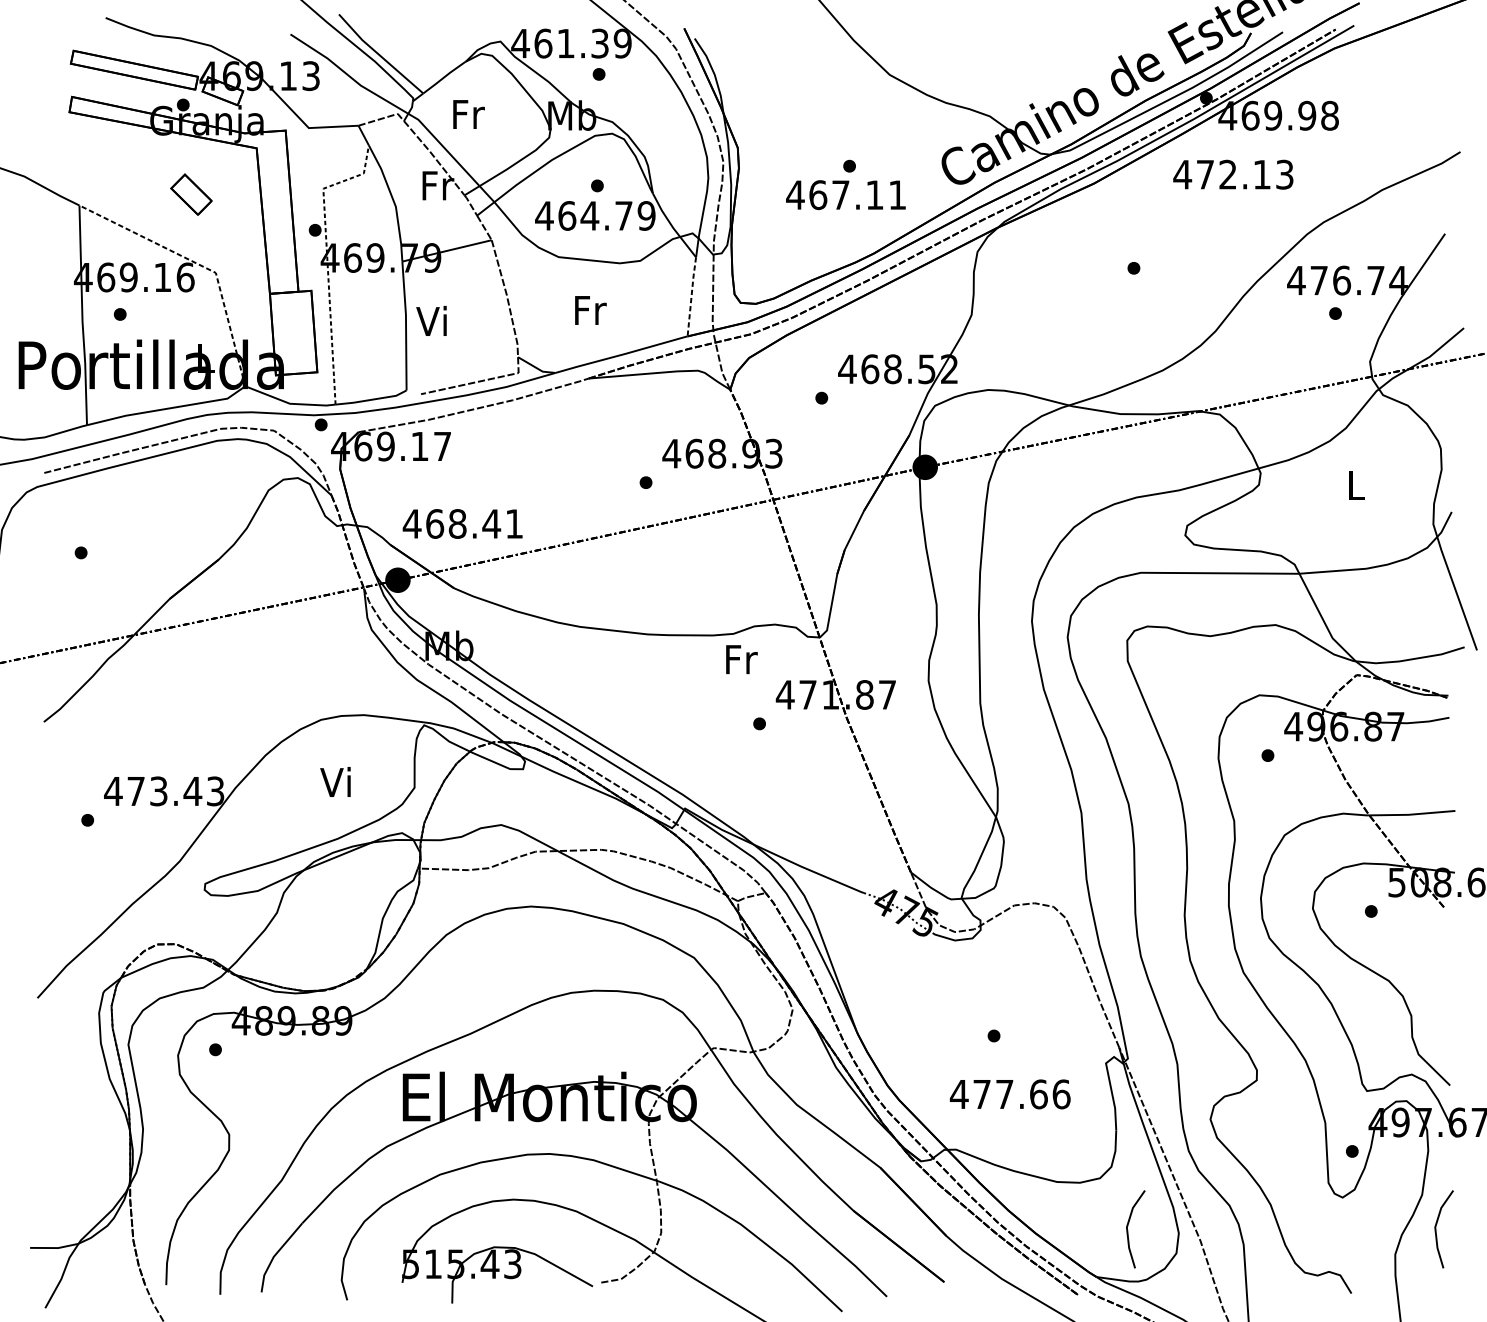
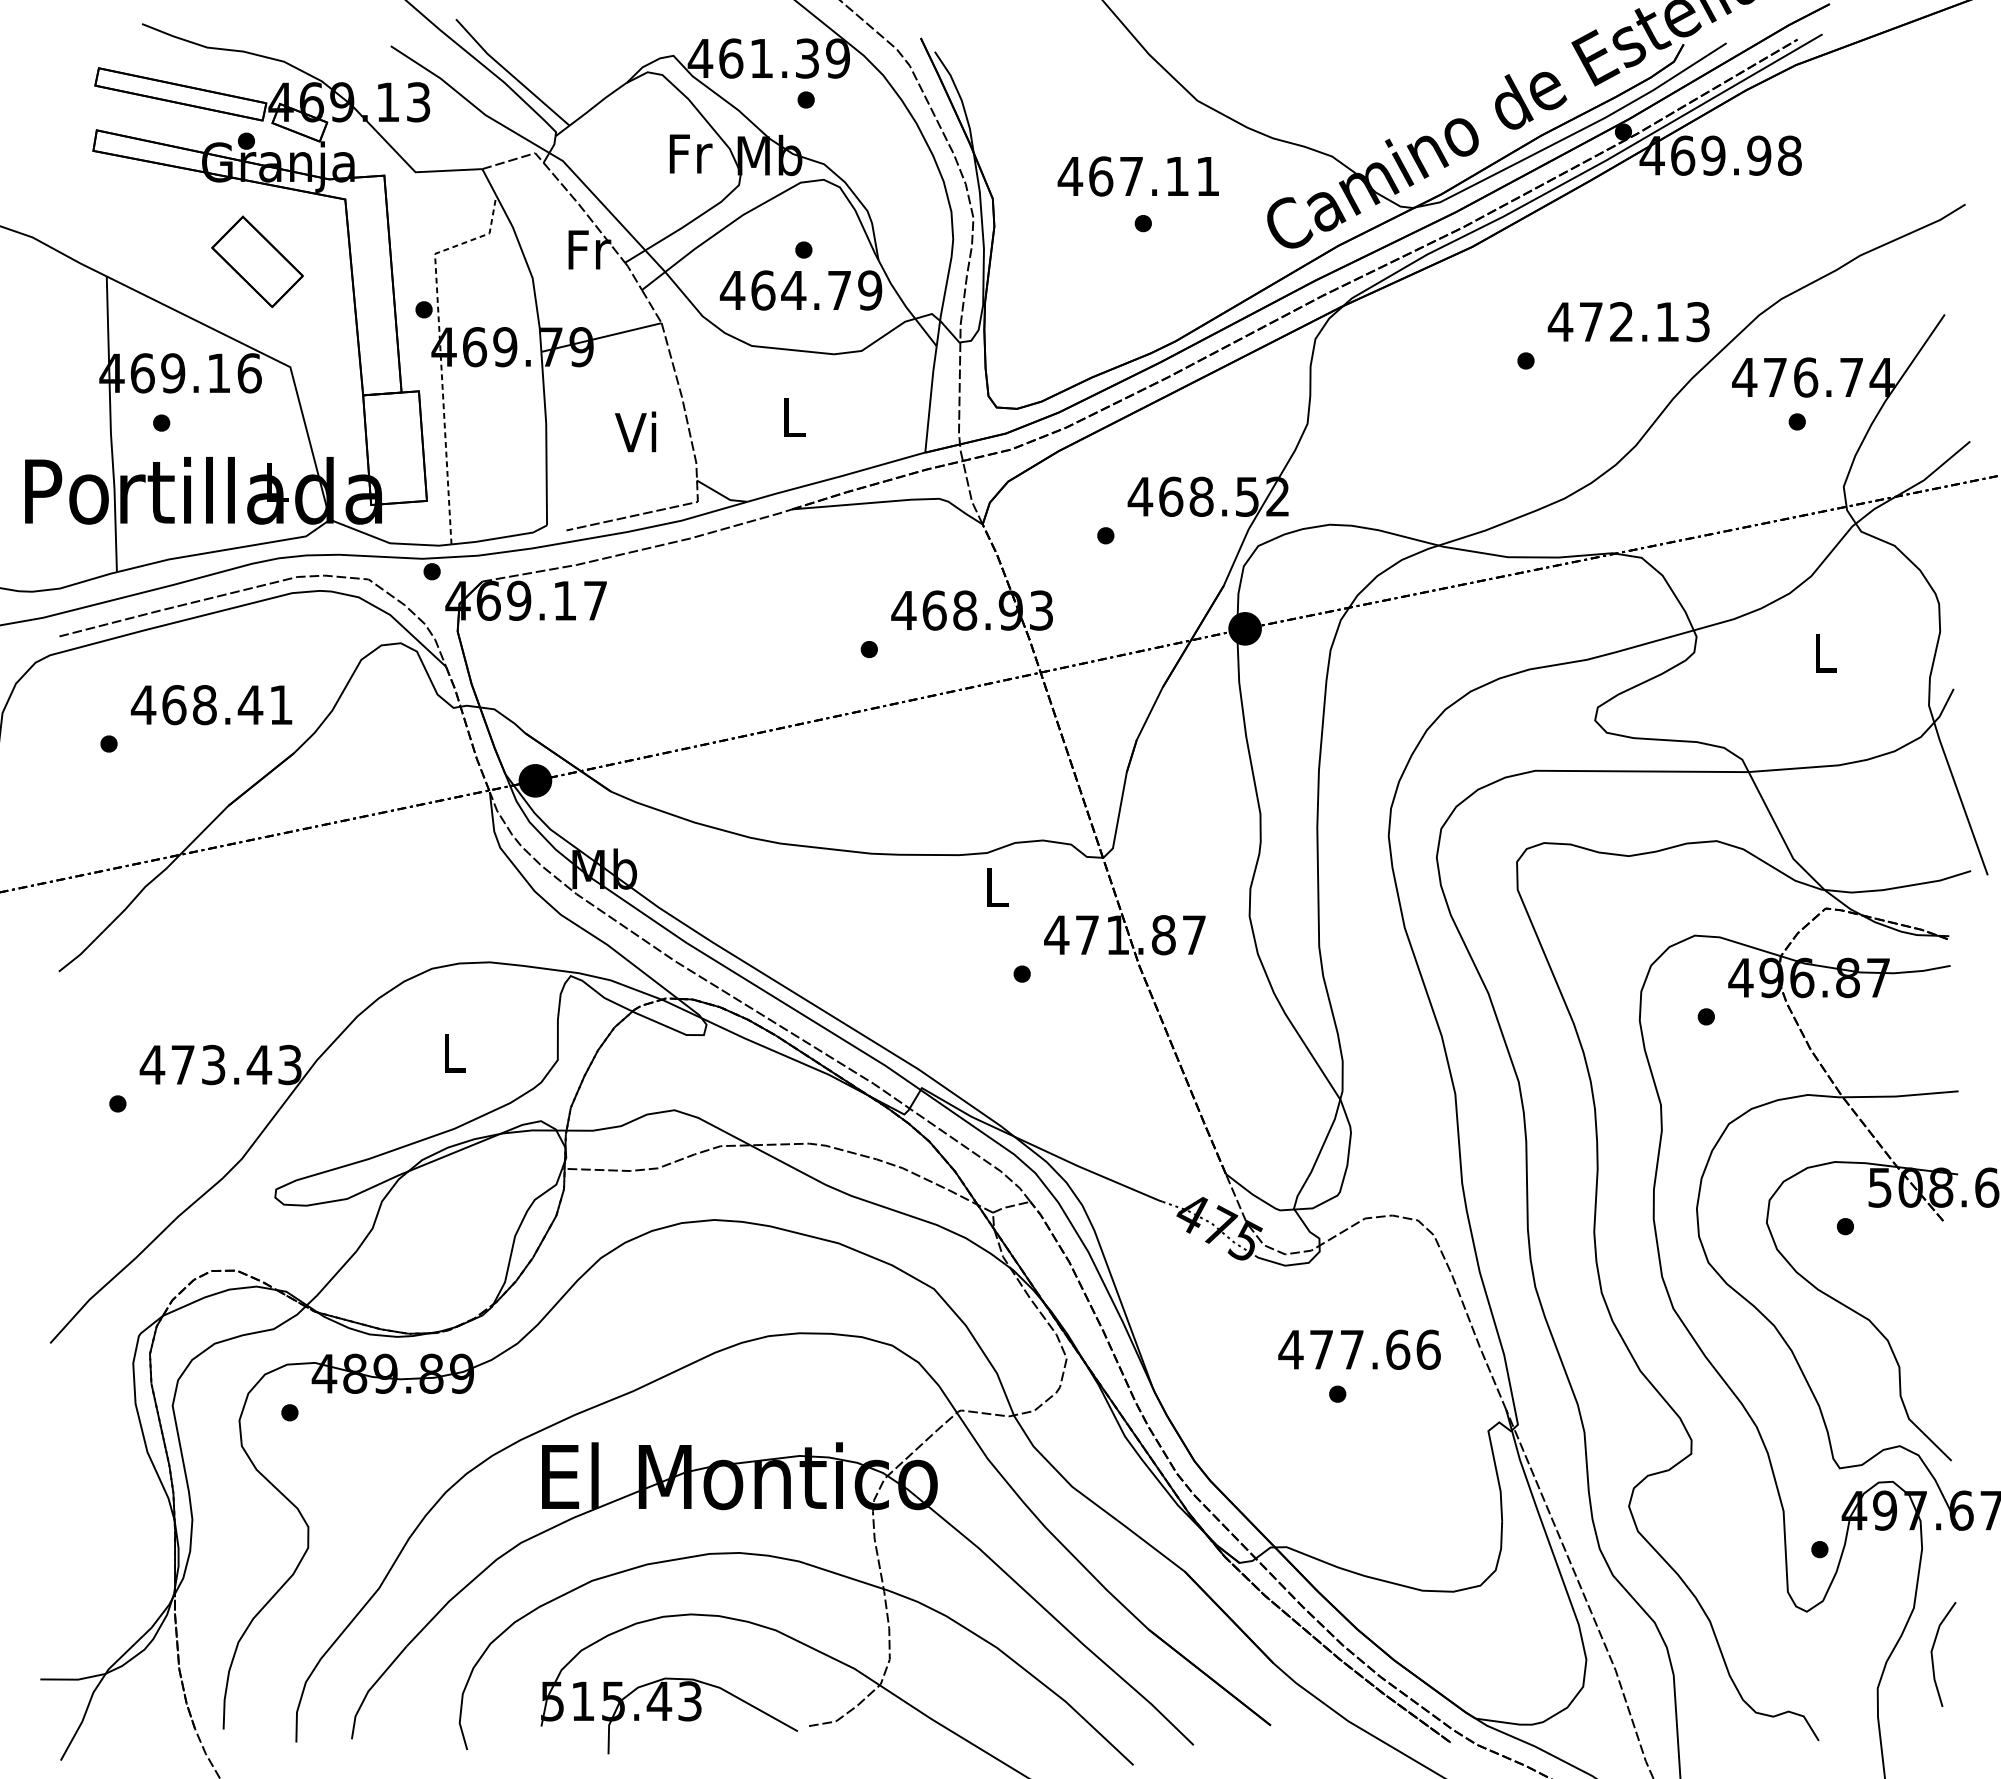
text: (468, 114) -> (690, 153), moved
text: (1233, 175) -> (1628, 322), moved
part: (191, 194) -> (257, 261), size x1.67
text: (845, 195) -> (1137, 176), moved
line: (200, 265) -> (269, 357), dashed -> solid
line: (691, 296) -> (930, 399), dashed -> solid
text: (590, 310) -> (794, 417), Fr -> L
text: (431, 320) -> (635, 431), moved
text: (462, 524) -> (211, 705), moved
text: (742, 659) -> (998, 887), Fr -> L
text: (334, 782) -> (450, 1052), Vi -> L
text: (1010, 1094) -> (1359, 1349), moved
line: (1128, 1232) -> (1518, 1658), removed

